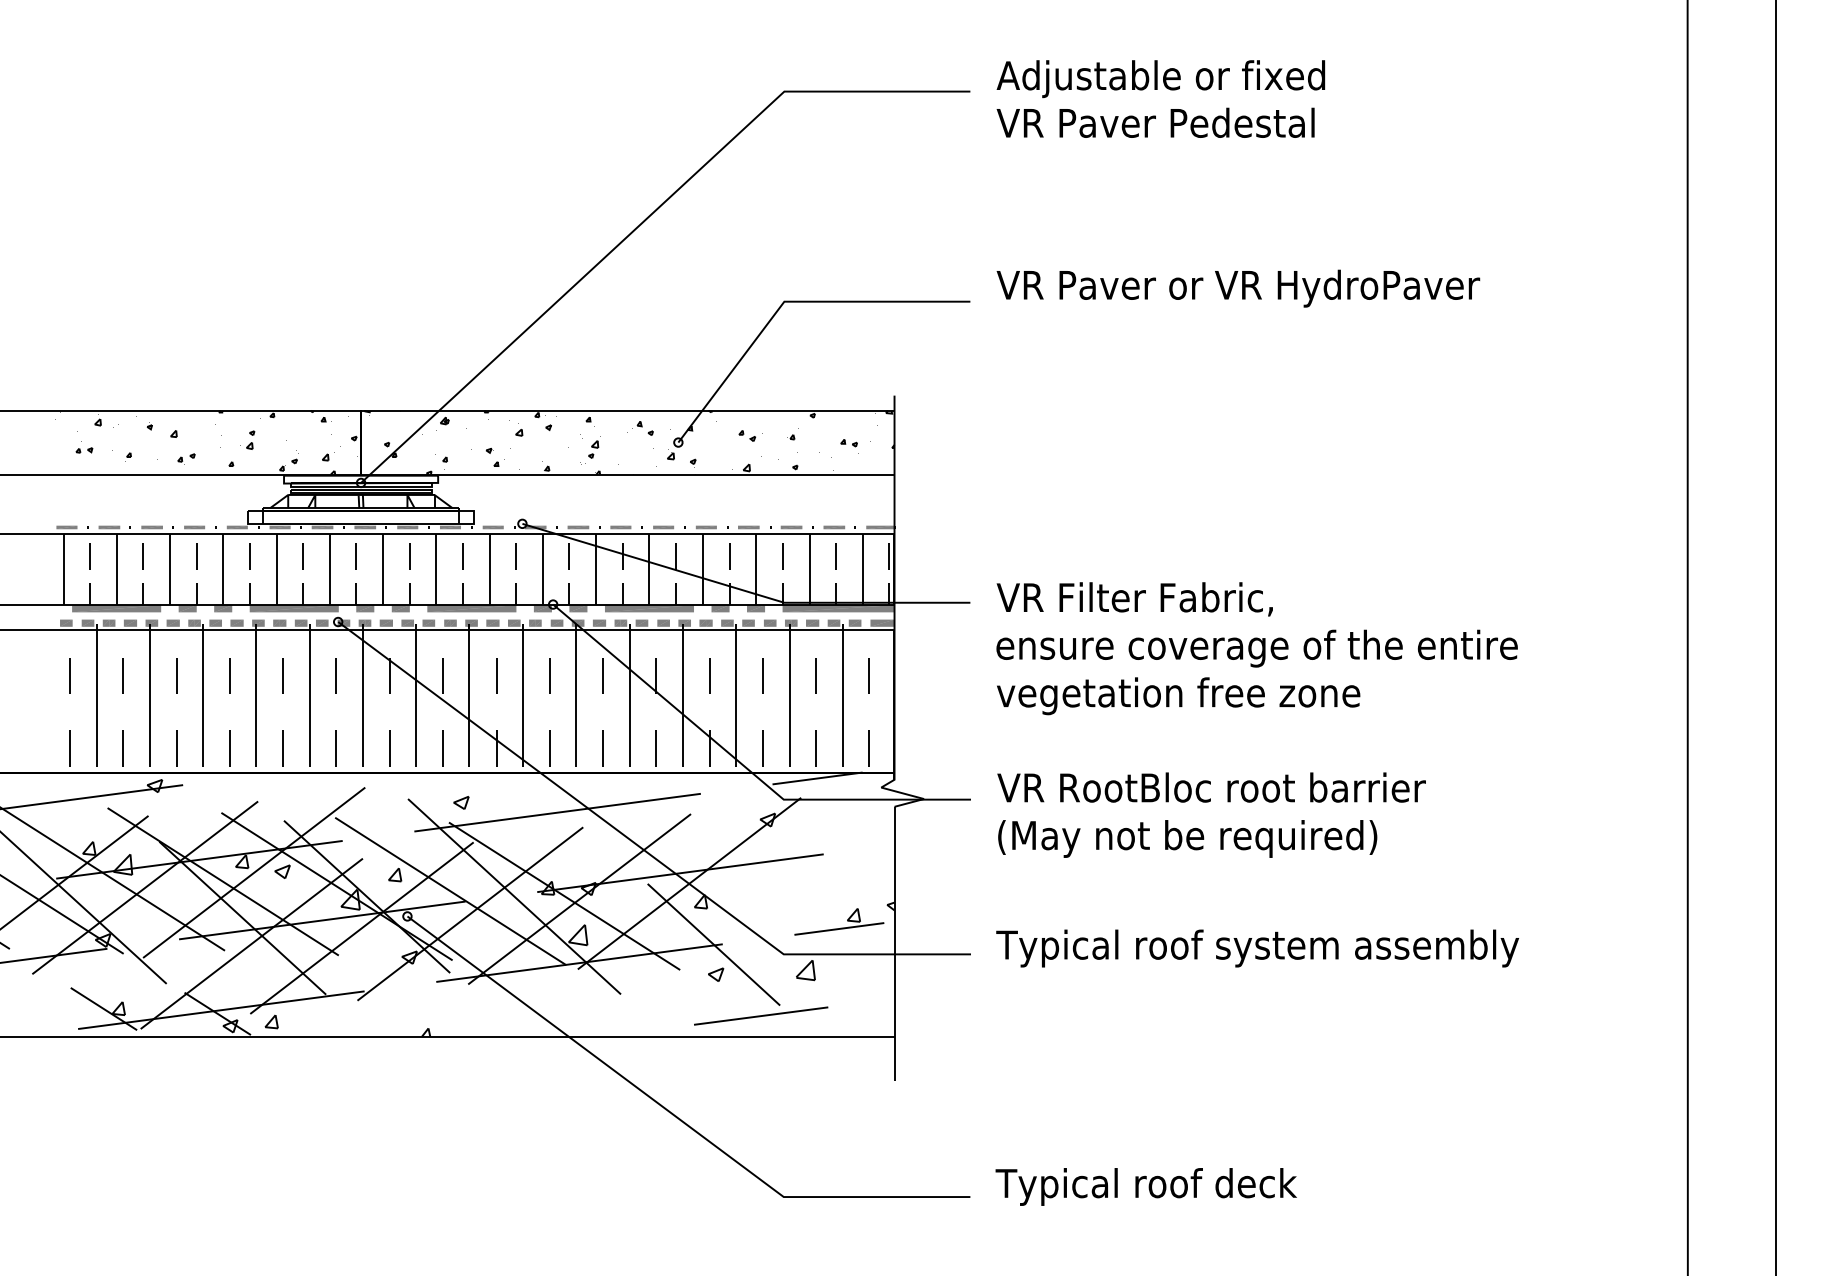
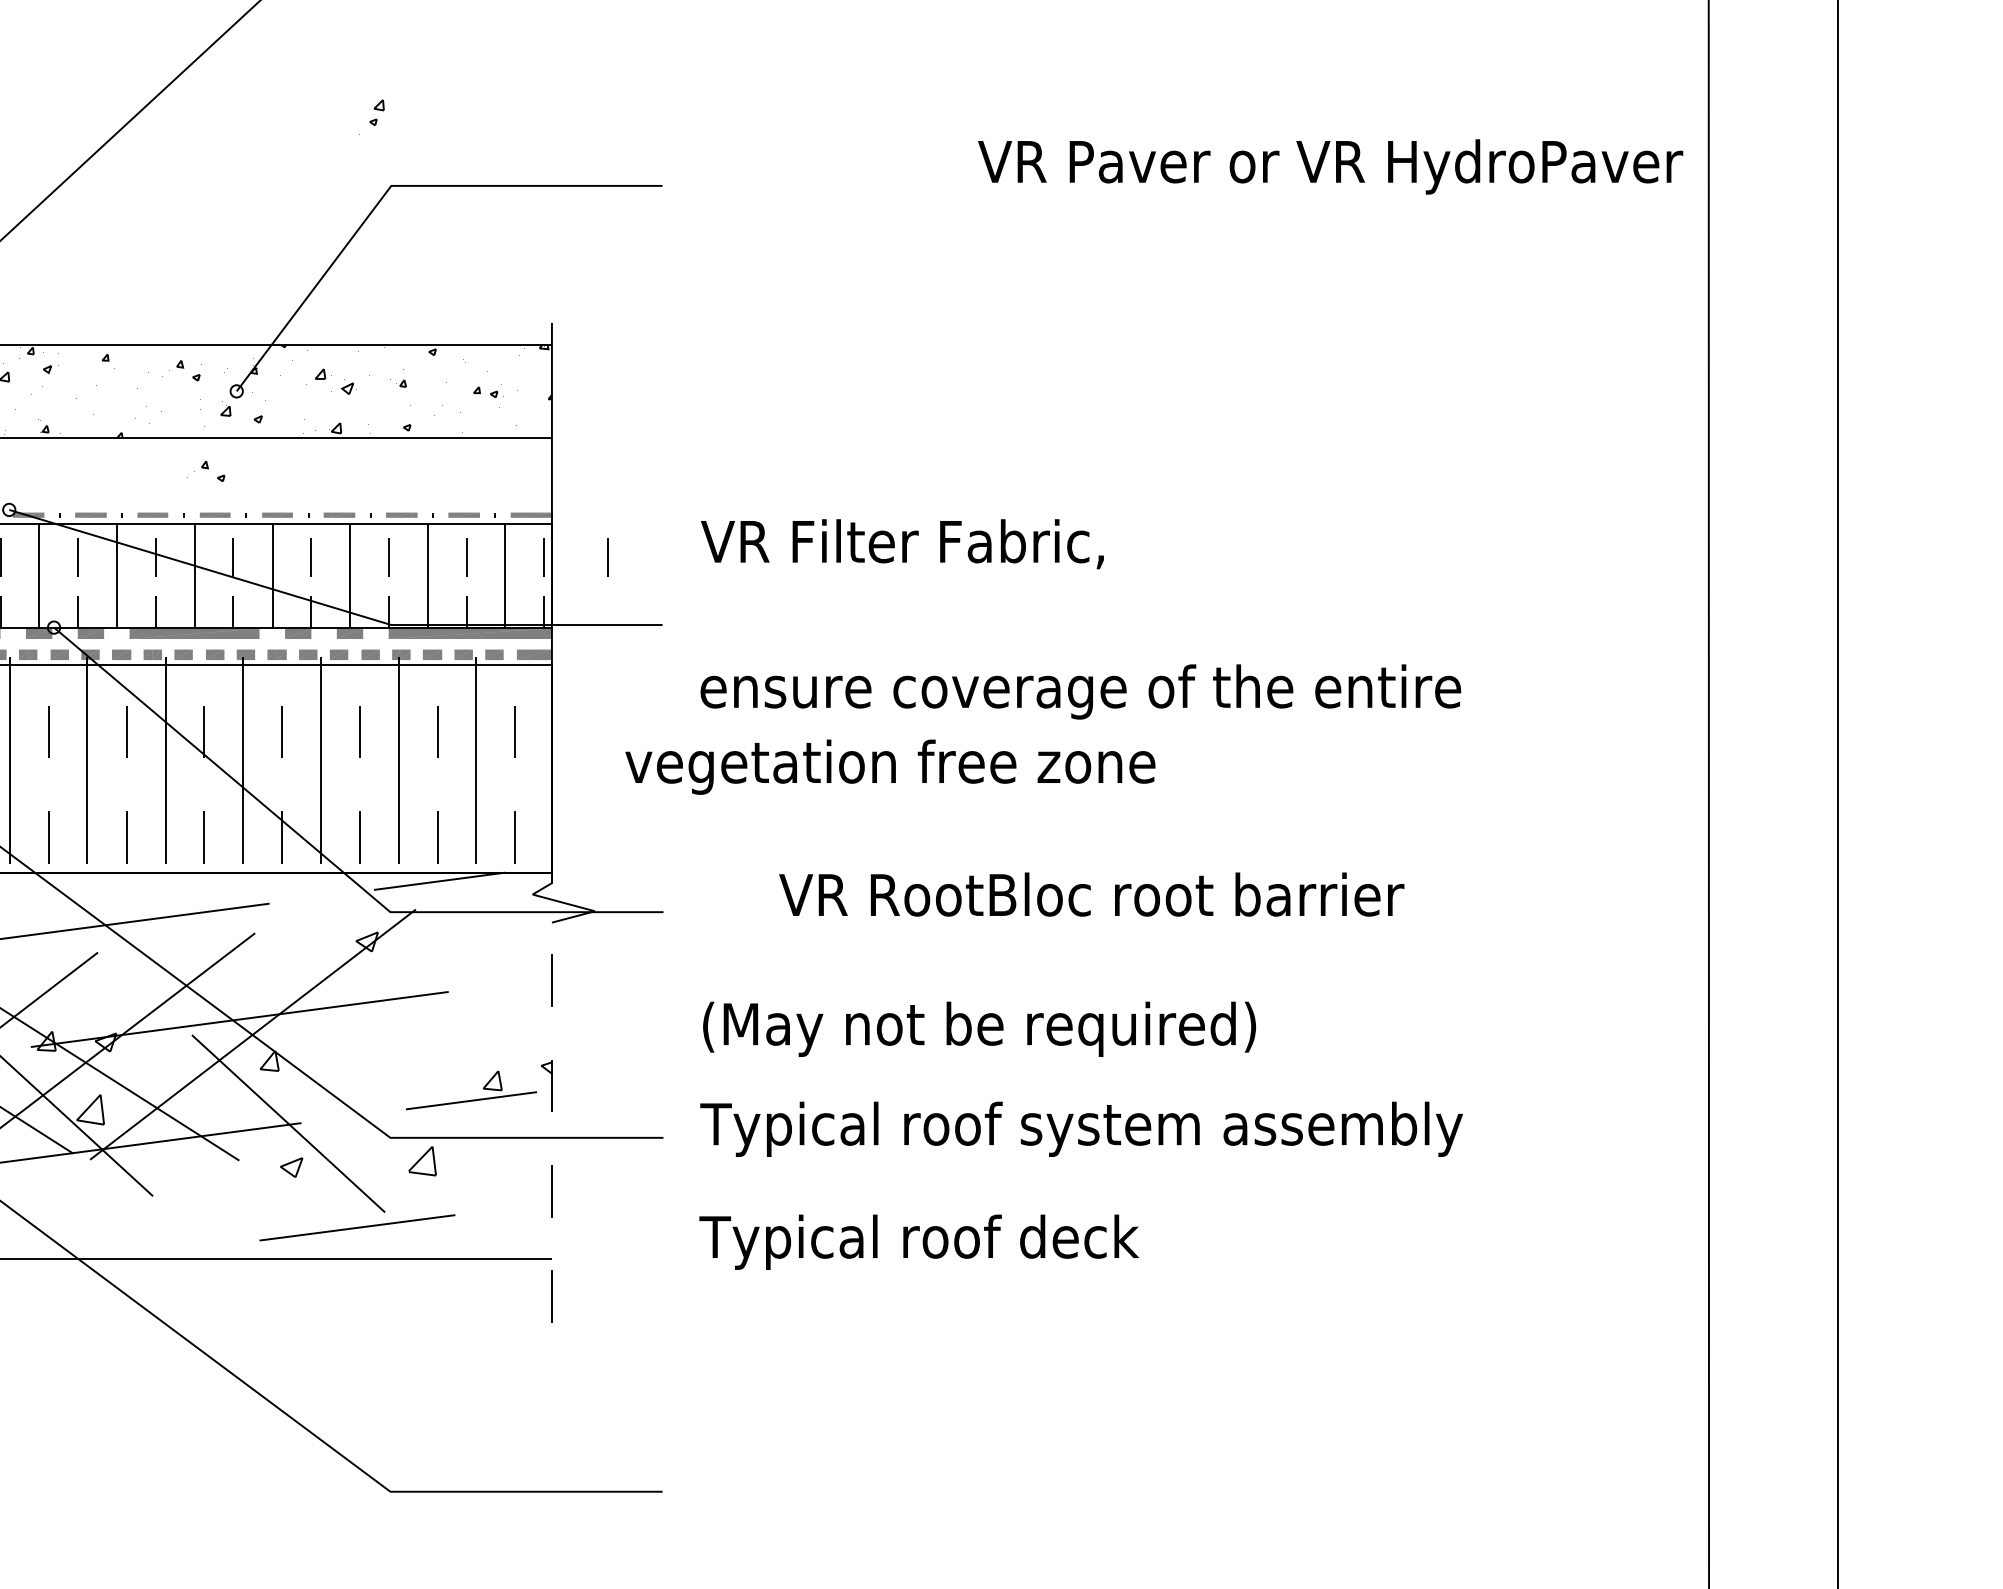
text: (1238, 288) -> (1330, 166), moved
part: (750, 435) -> (341, 381), size x1.6
part: (590, 450) -> (372, 114), moved
part: (657, 497) -> (206, 471), added
line: (932, 556) -> (607, 557), added
text: (1134, 599) -> (901, 544), moved
text: (1178, 696) -> (890, 767), moved
text: (1211, 787) -> (1091, 894), moved
text: (1187, 838) -> (979, 1028), moved
line: (894, 943) -> (551, 1121), solid -> dashed
text: (1145, 1186) -> (918, 1241), moved

